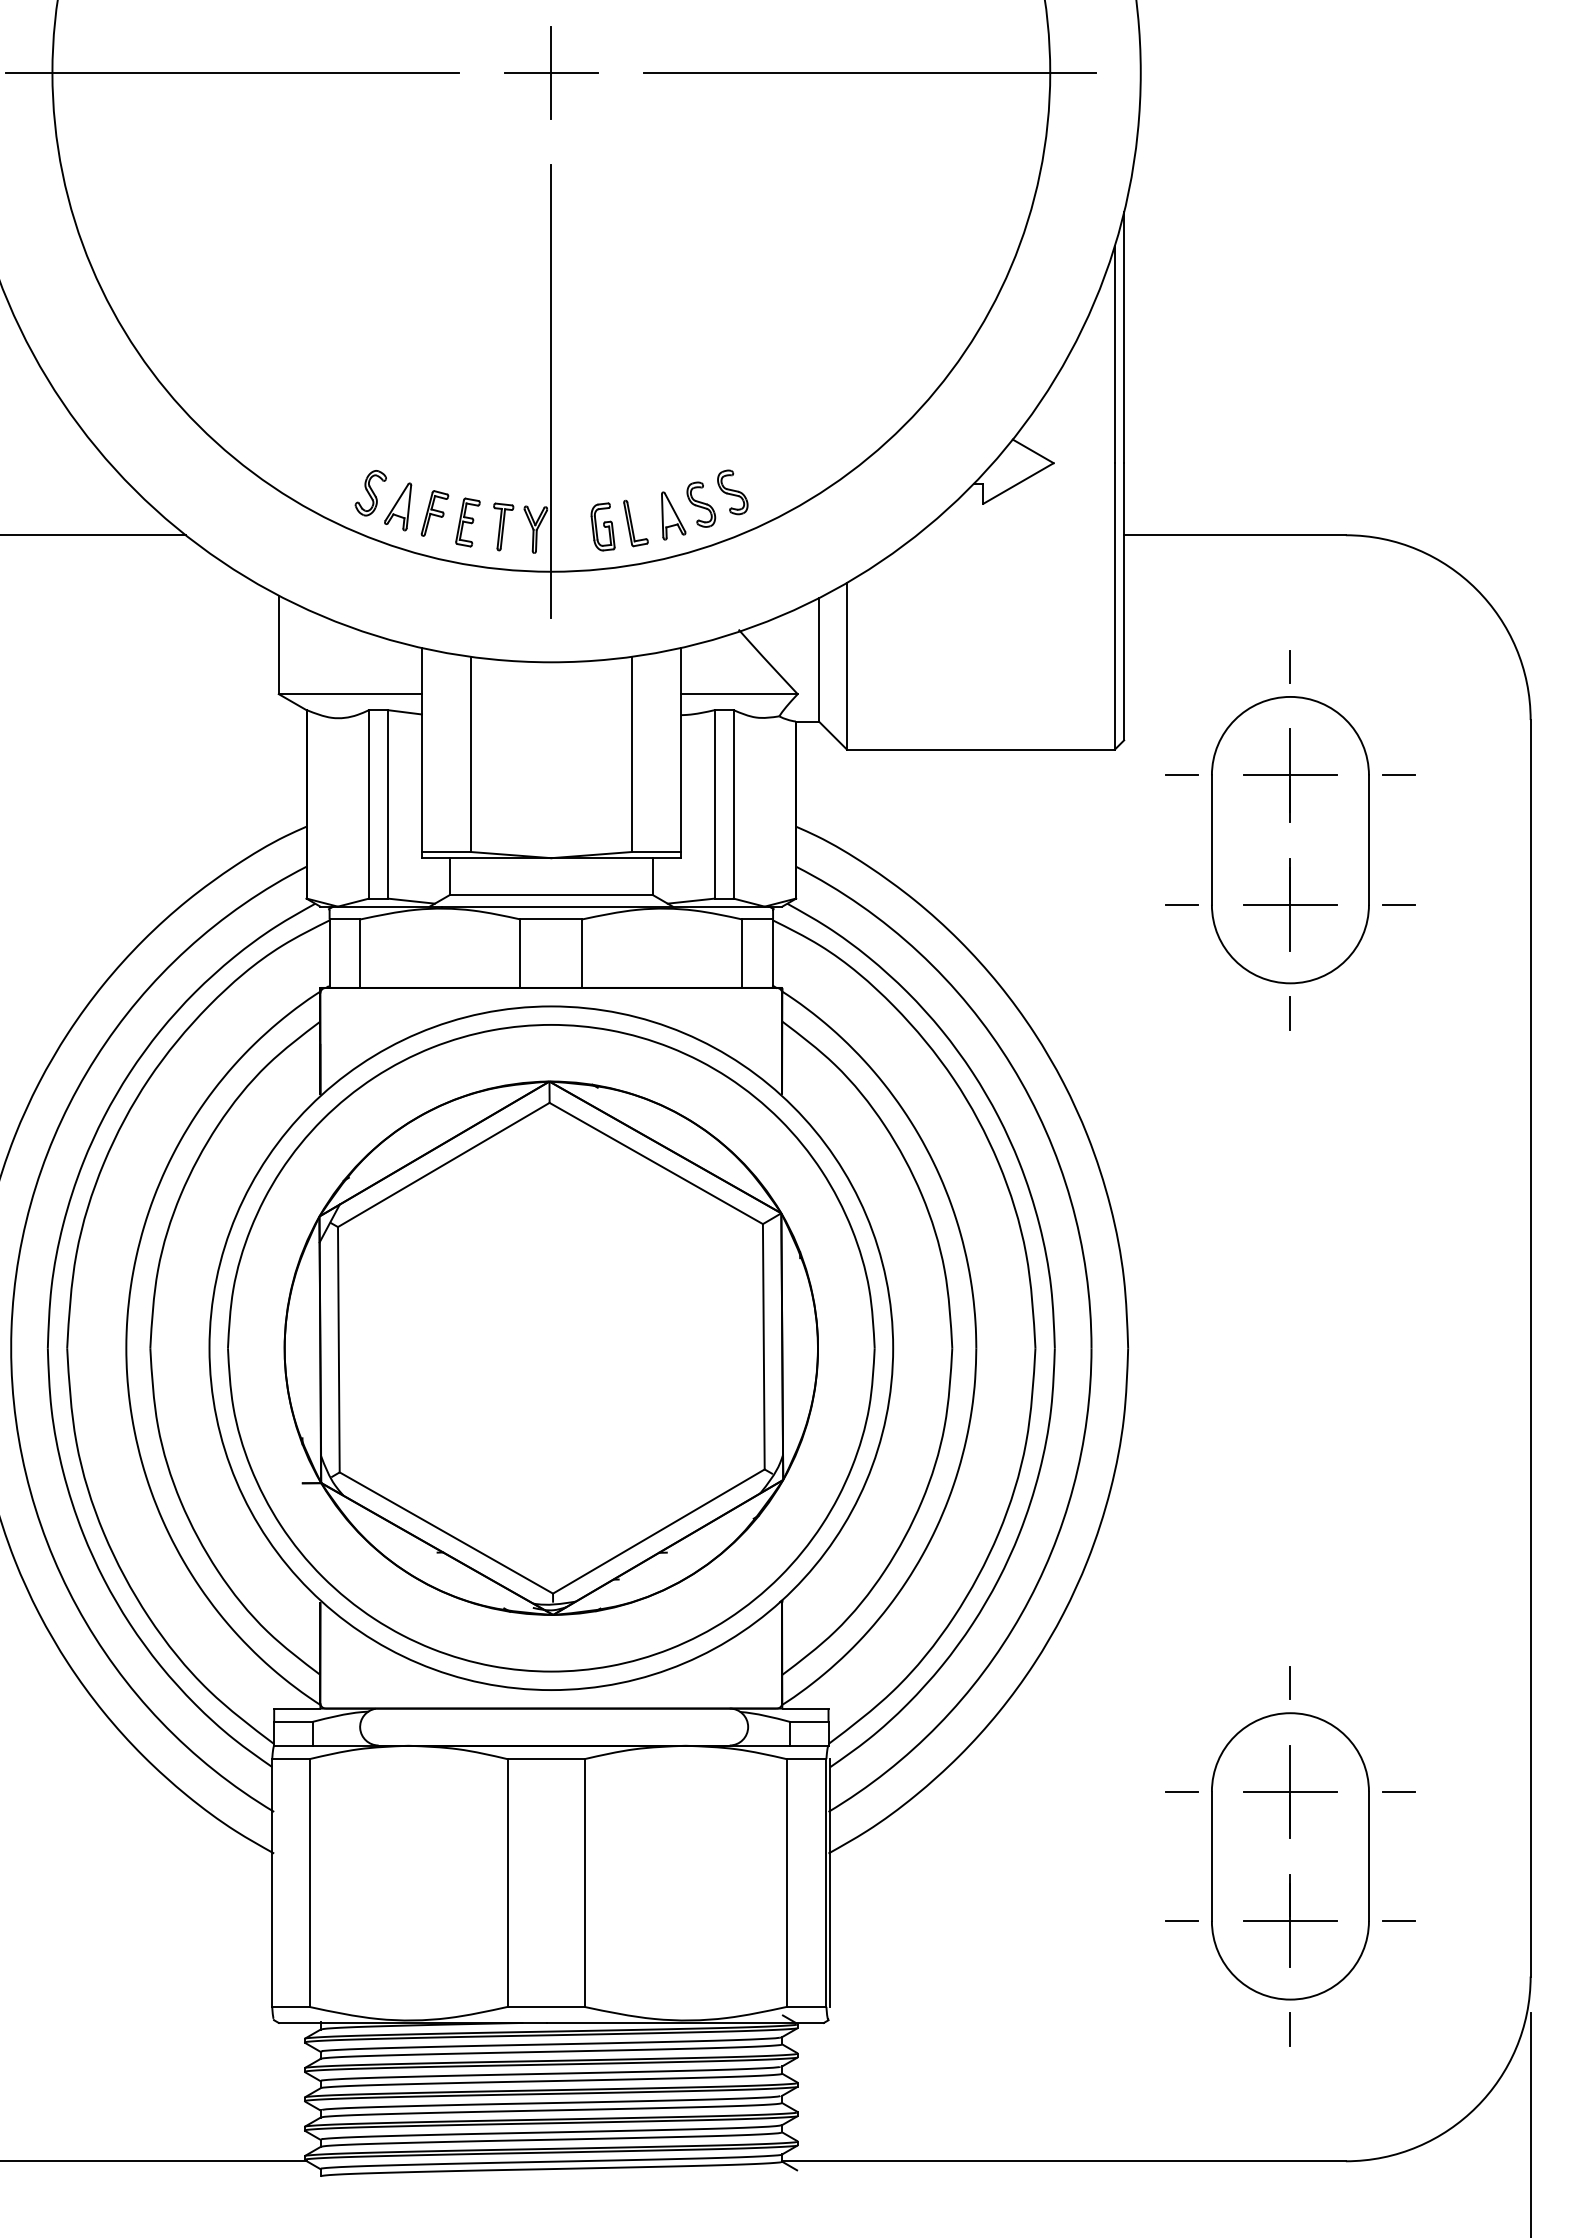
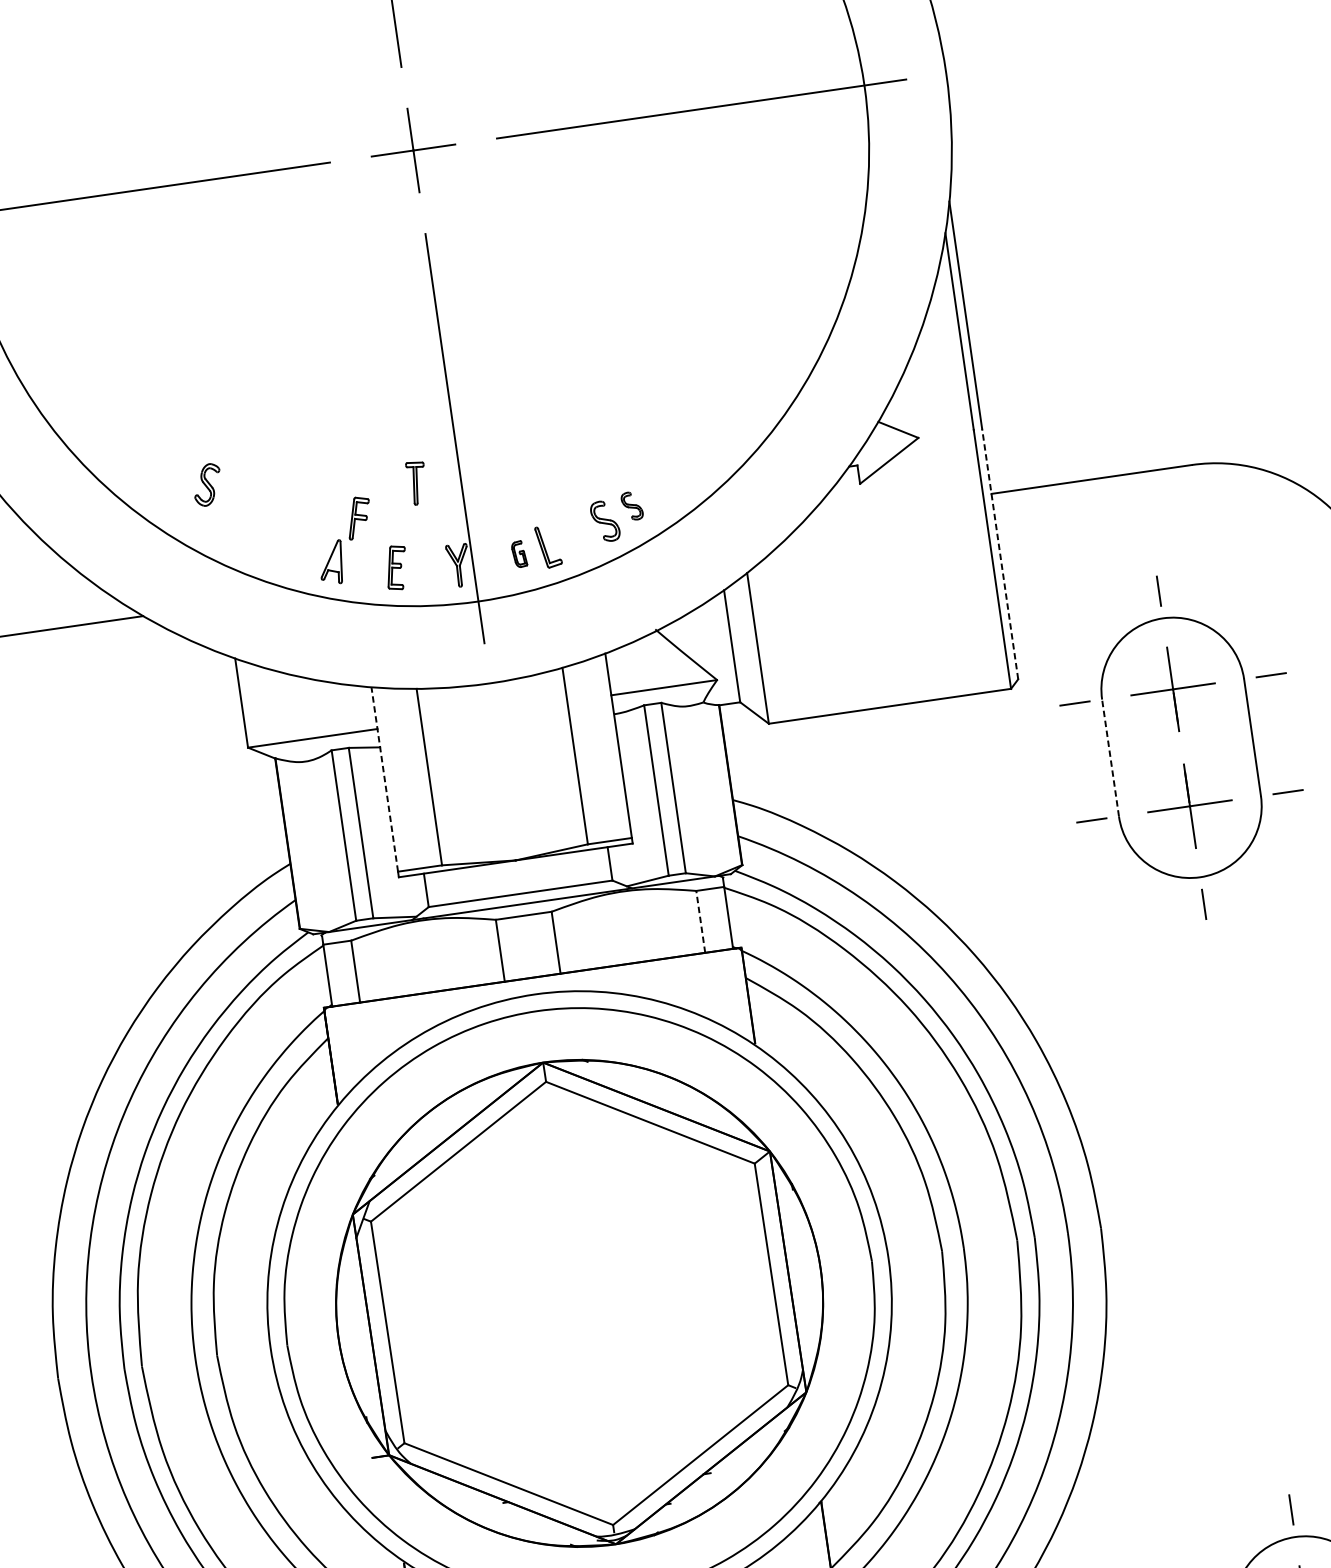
part: (732, 492) -> (631, 506), size x0.7
part: (370, 493) -> (207, 485), moved
part: (434, 513) -> (358, 517), moved
part: (673, 515) -> (581, 534), removed
part: (503, 526) -> (417, 482), moved
part: (602, 526) -> (518, 553), size x0.6
line: (1124, 601) -> (1000, 553), solid -> dashed
line: (422, 749) -> (385, 778), solid -> dashed
line: (1211, 840) -> (1110, 758), solid -> dashed
line: (742, 953) -> (700, 921), solid -> dashed

